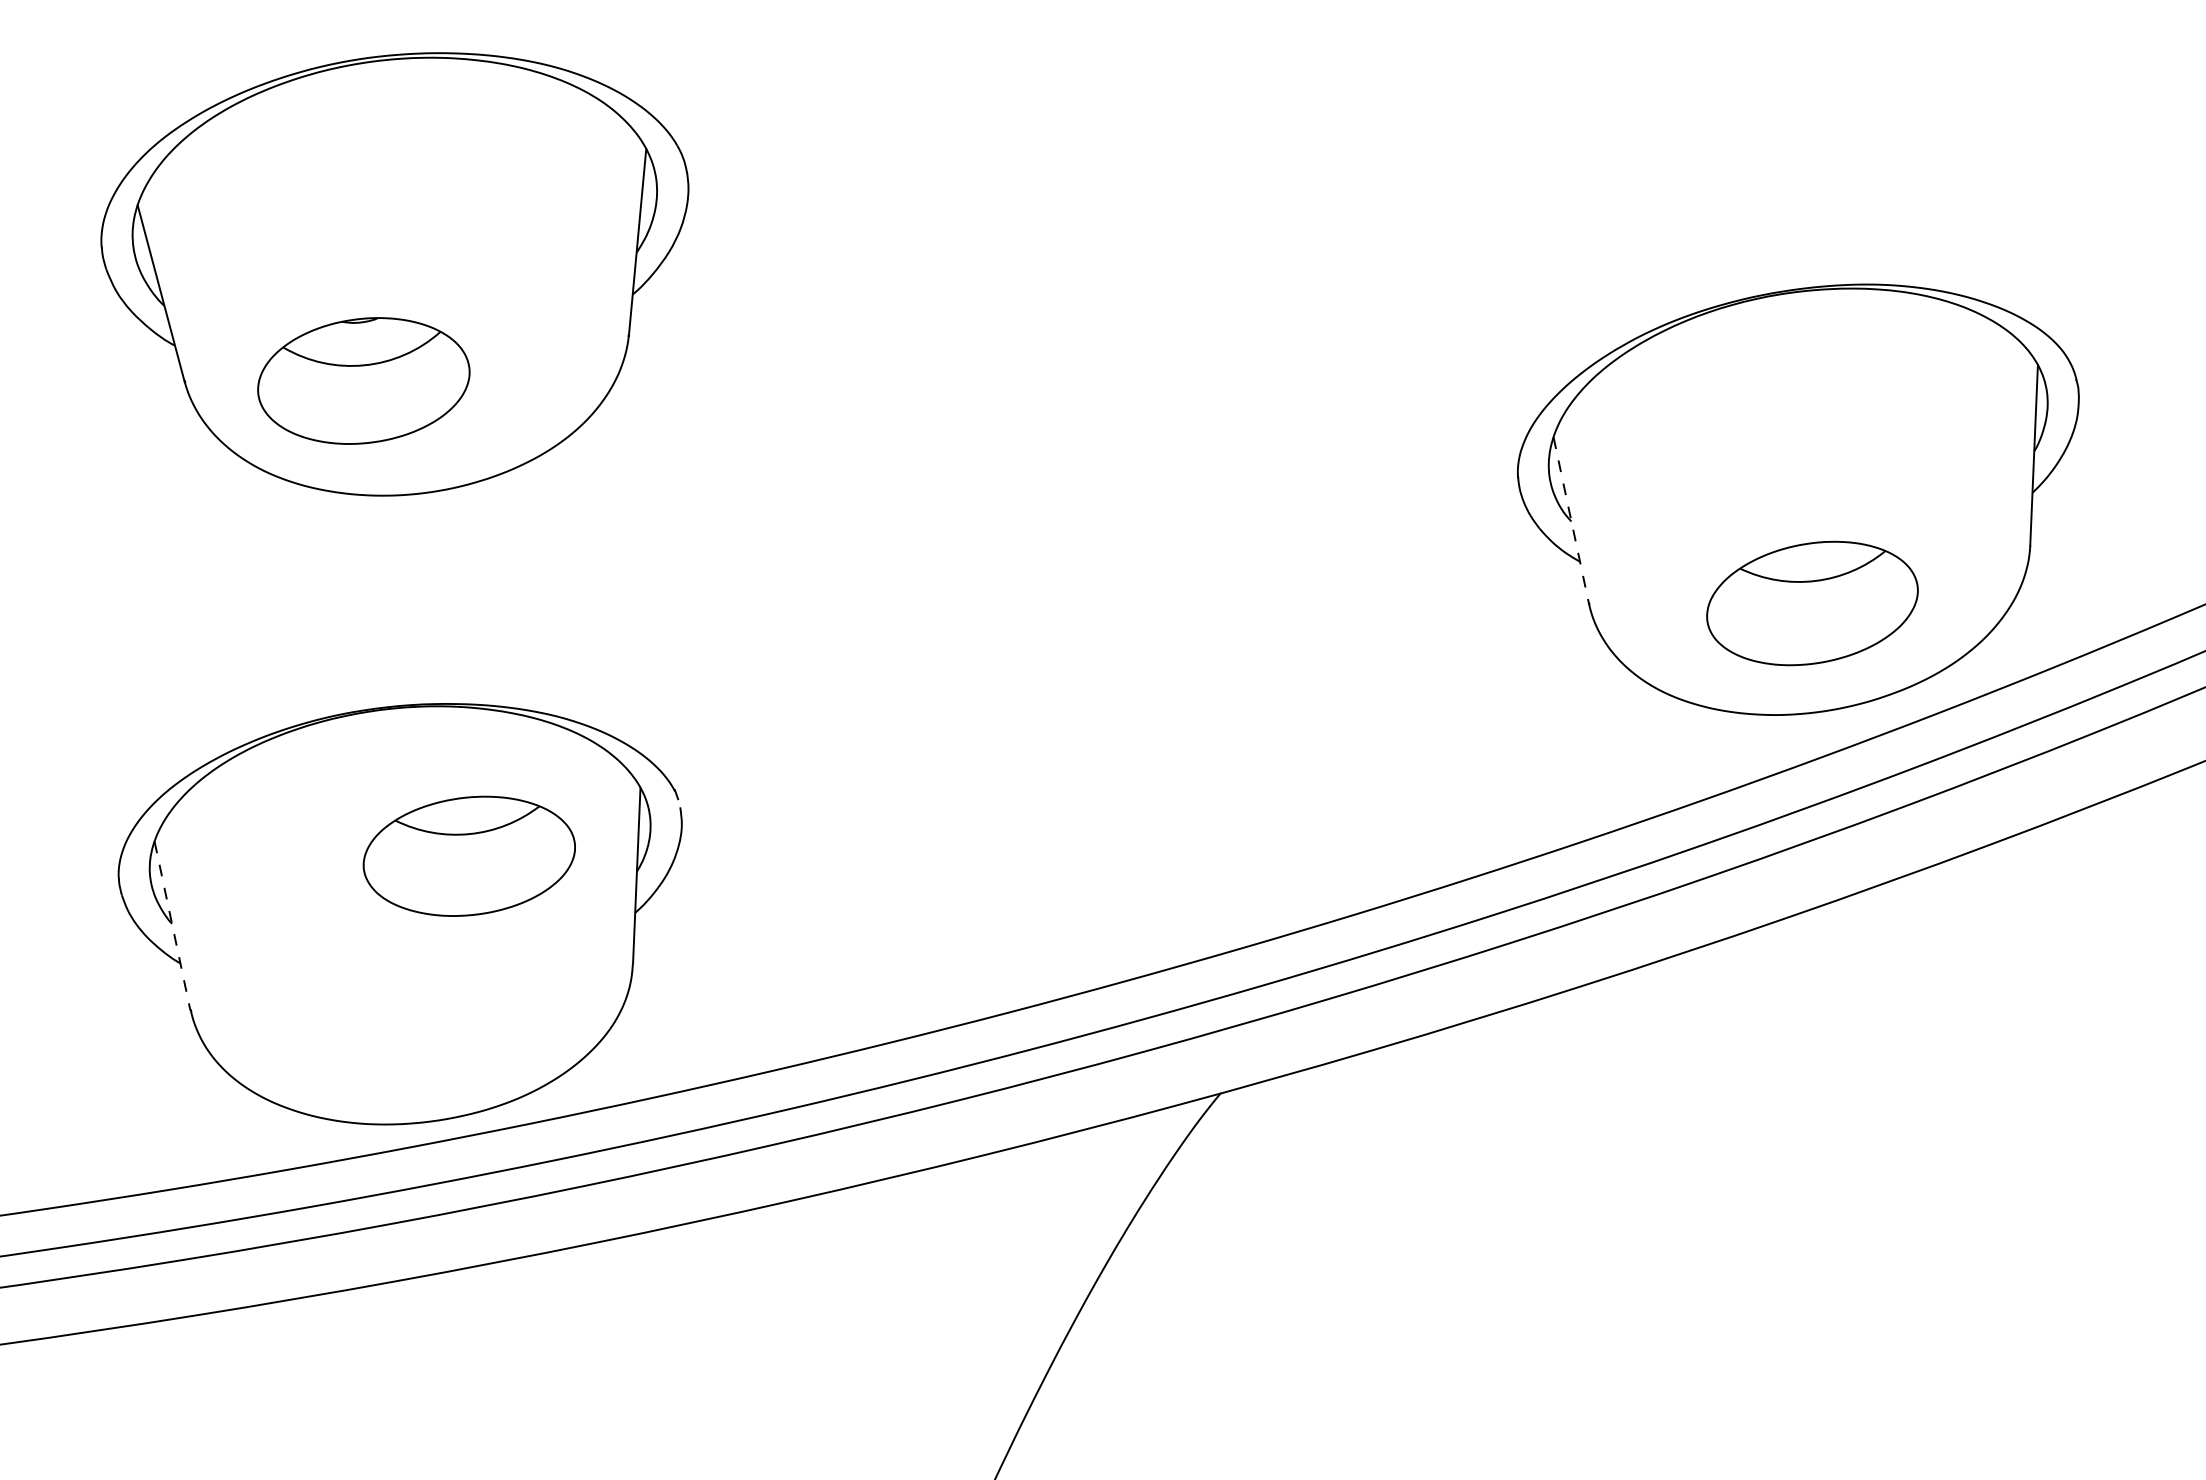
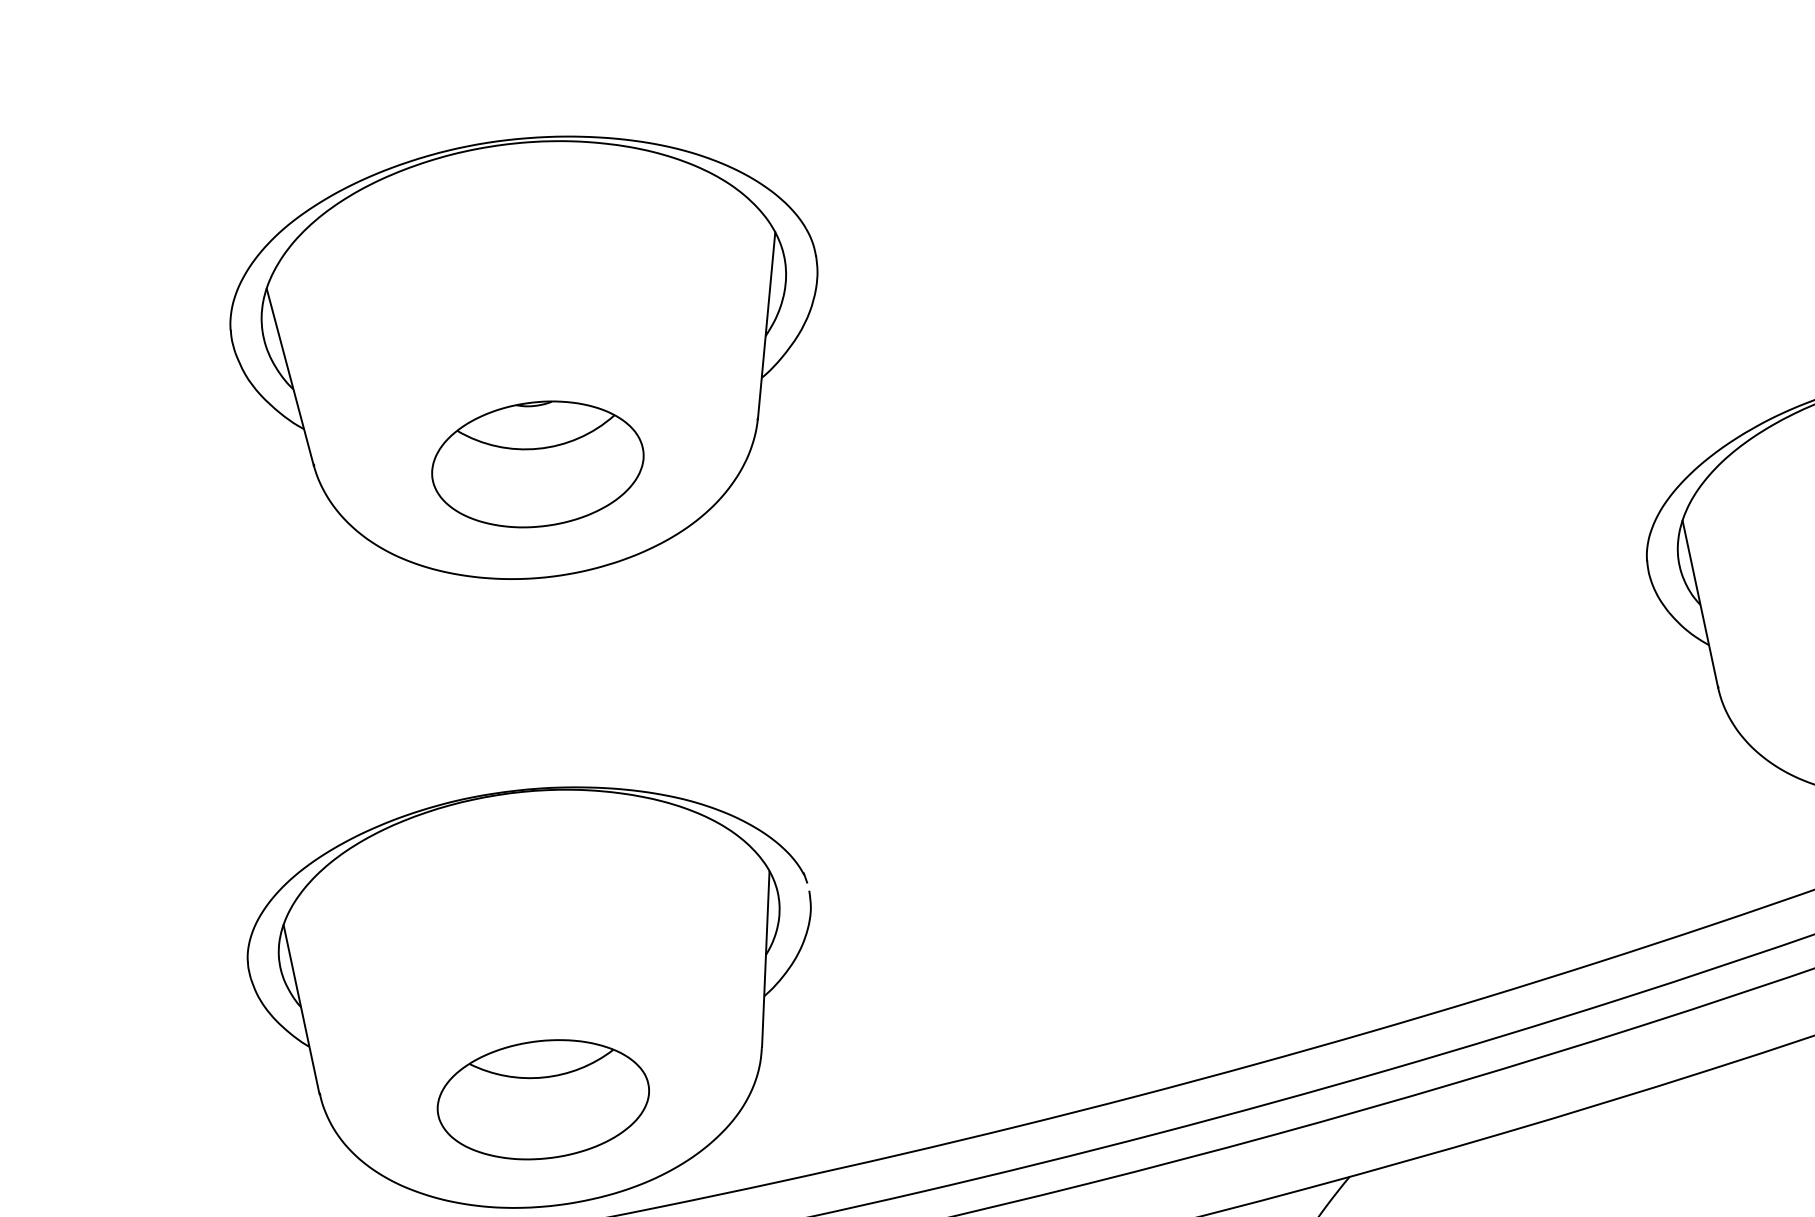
part: (363, 380) -> (537, 463), moved
line: (1571, 521) -> (1700, 604), dashed -> solid
part: (468, 855) -> (542, 1098), moved
line: (172, 926) -> (301, 1009), dashed -> solid

